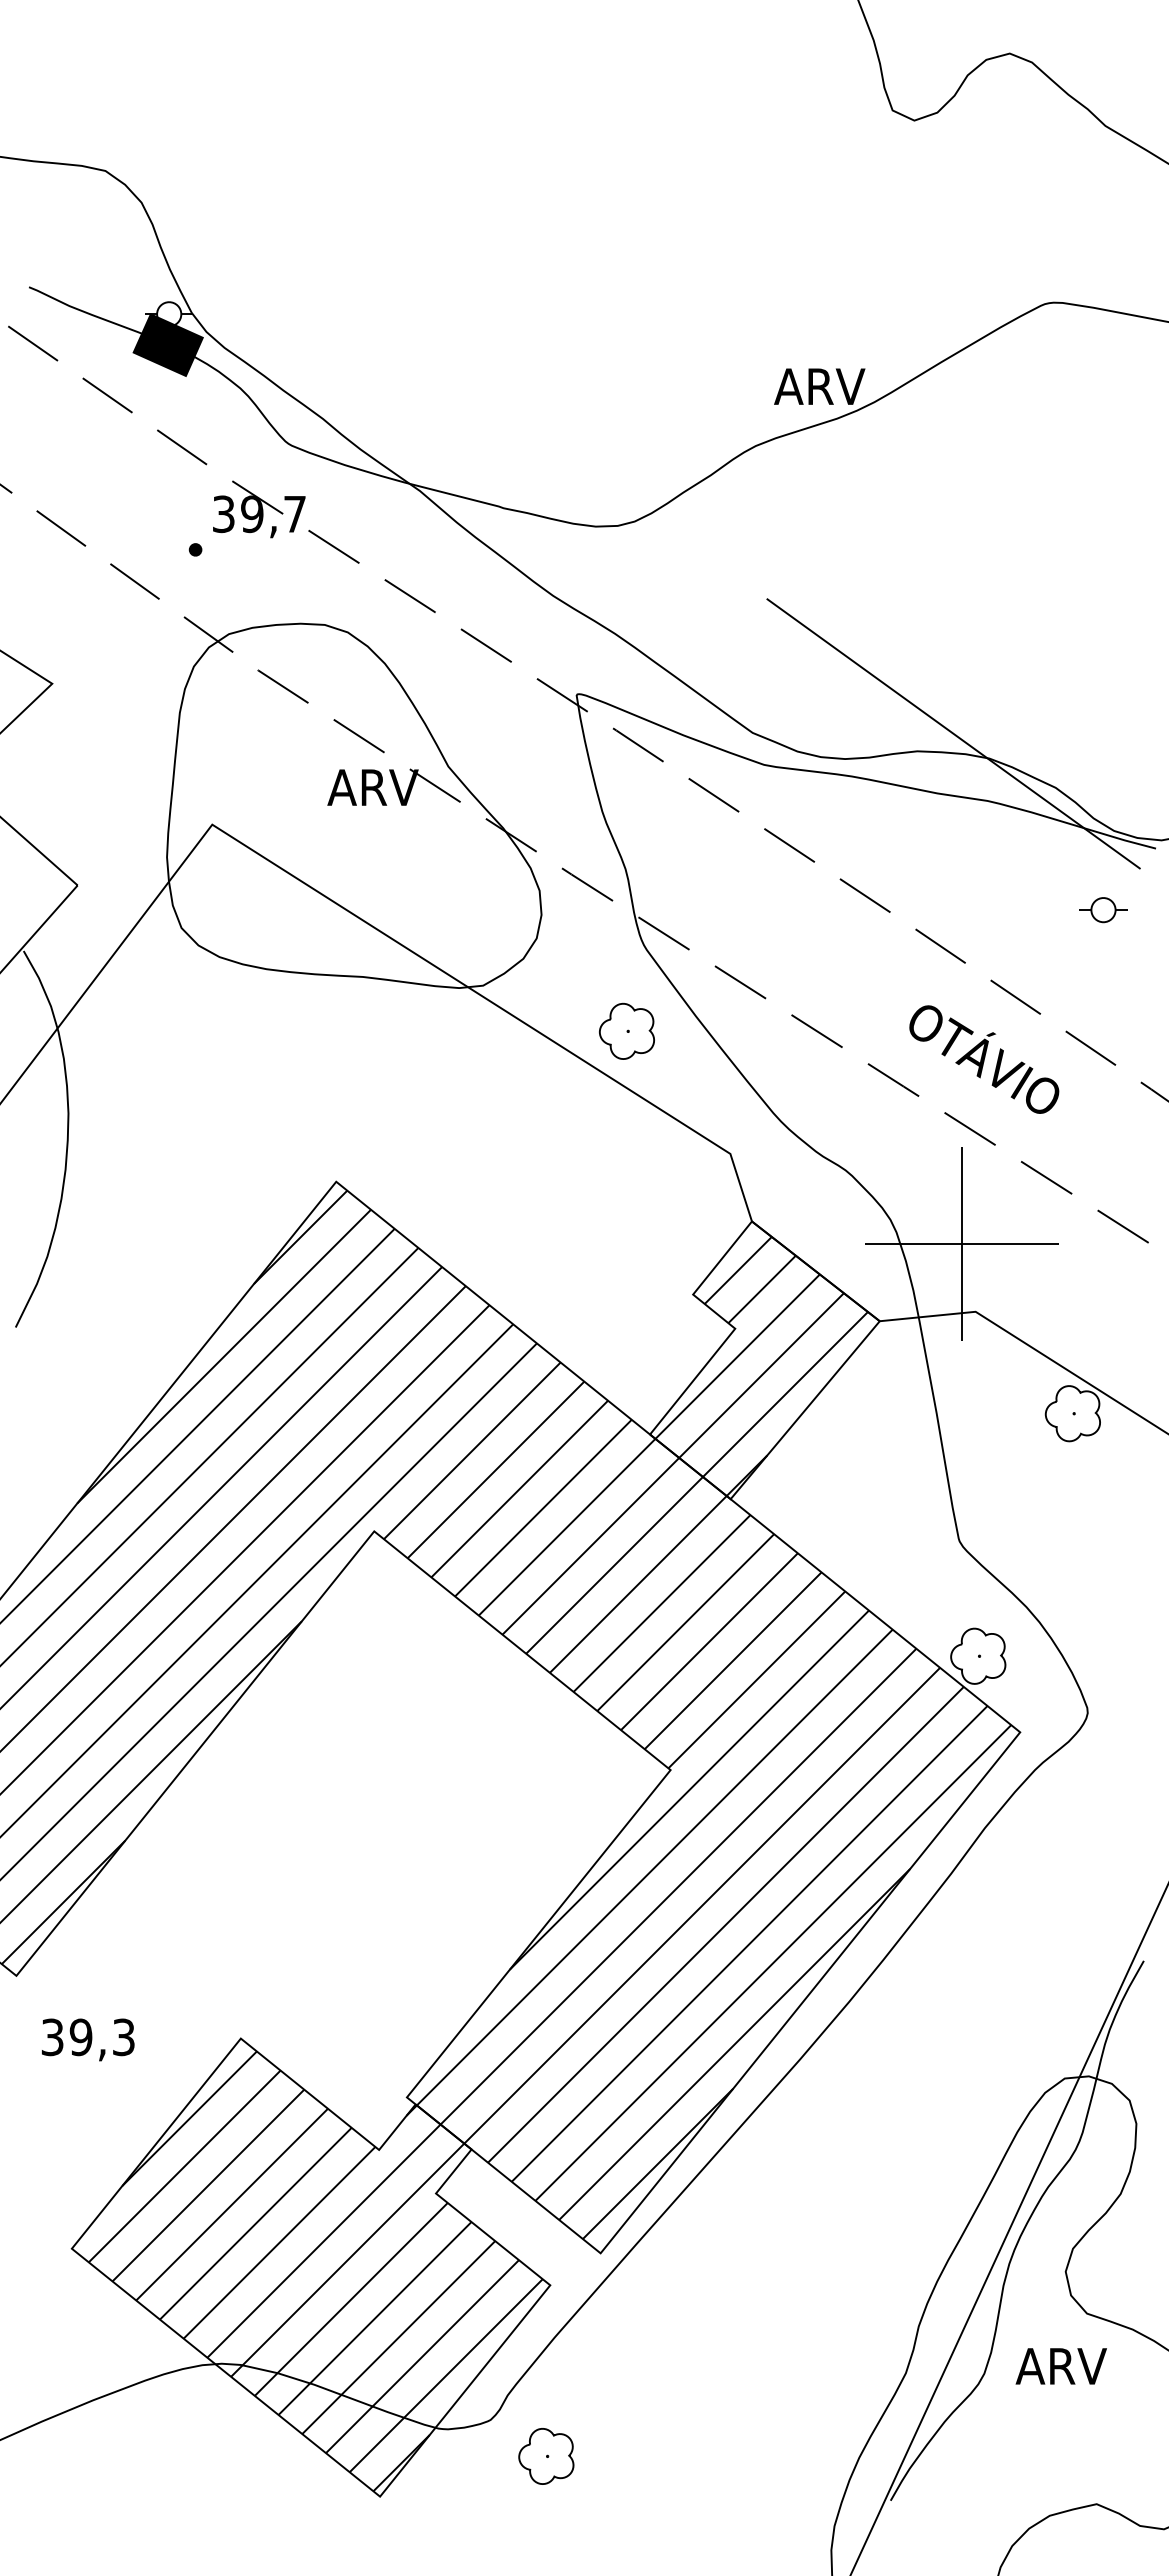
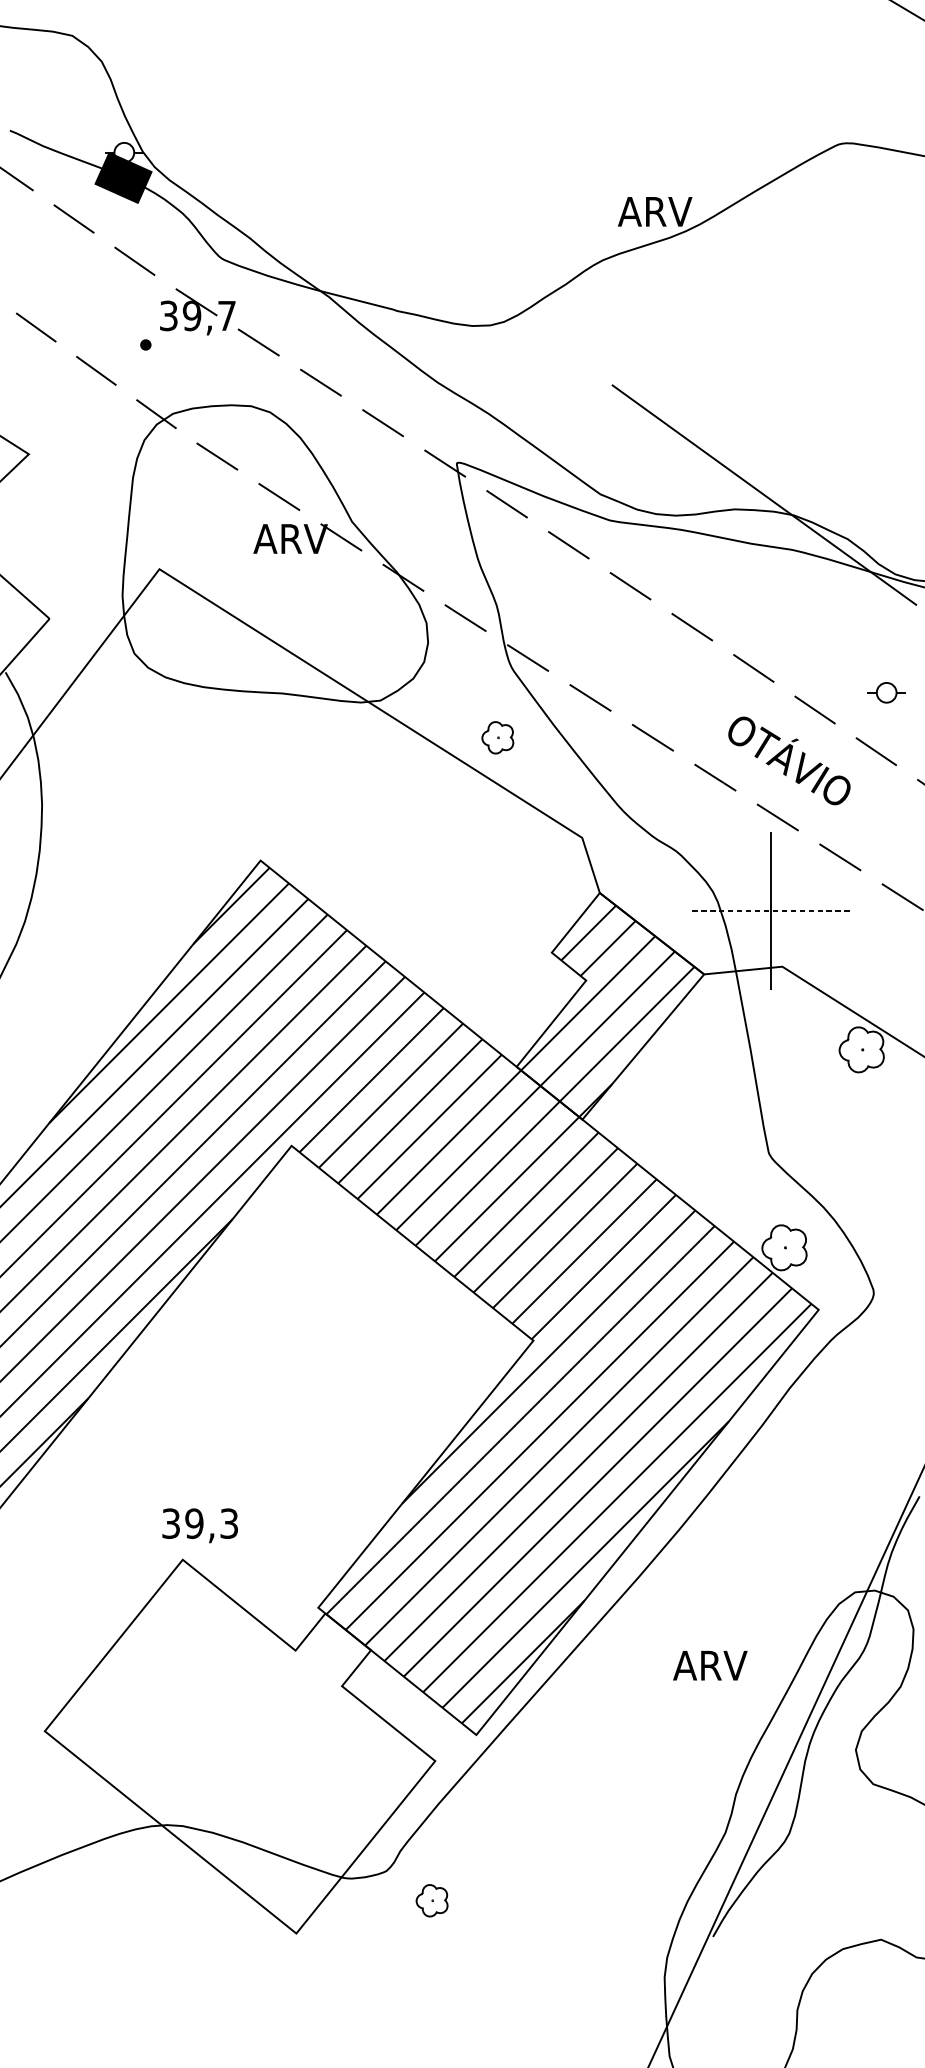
part: (1103, 910) -> (886, 693), moved
part: (626, 1030) -> (497, 737), size x0.7
line: (961, 1244) -> (770, 911), solid -> dashed
text: (88, 2039) -> (200, 1525), moved
hatch: (315, 2271) -> (243, 1749), removed
text: (1060, 2366) -> (709, 1665), moved
part: (546, 2456) -> (432, 1900), size x0.7

